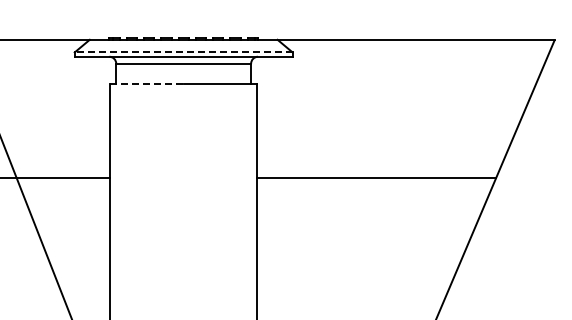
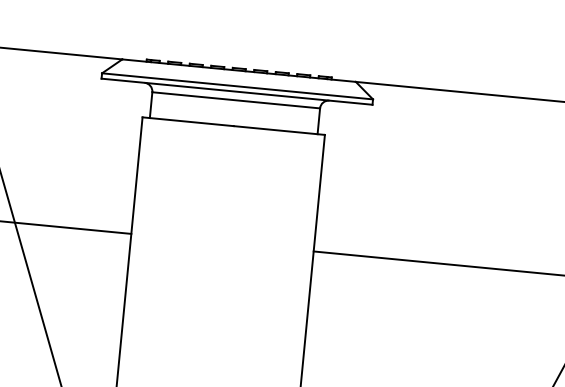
line: (183, 52) -> (237, 86), dashed -> solid
line: (147, 84) -> (188, 121), dashed -> solid

